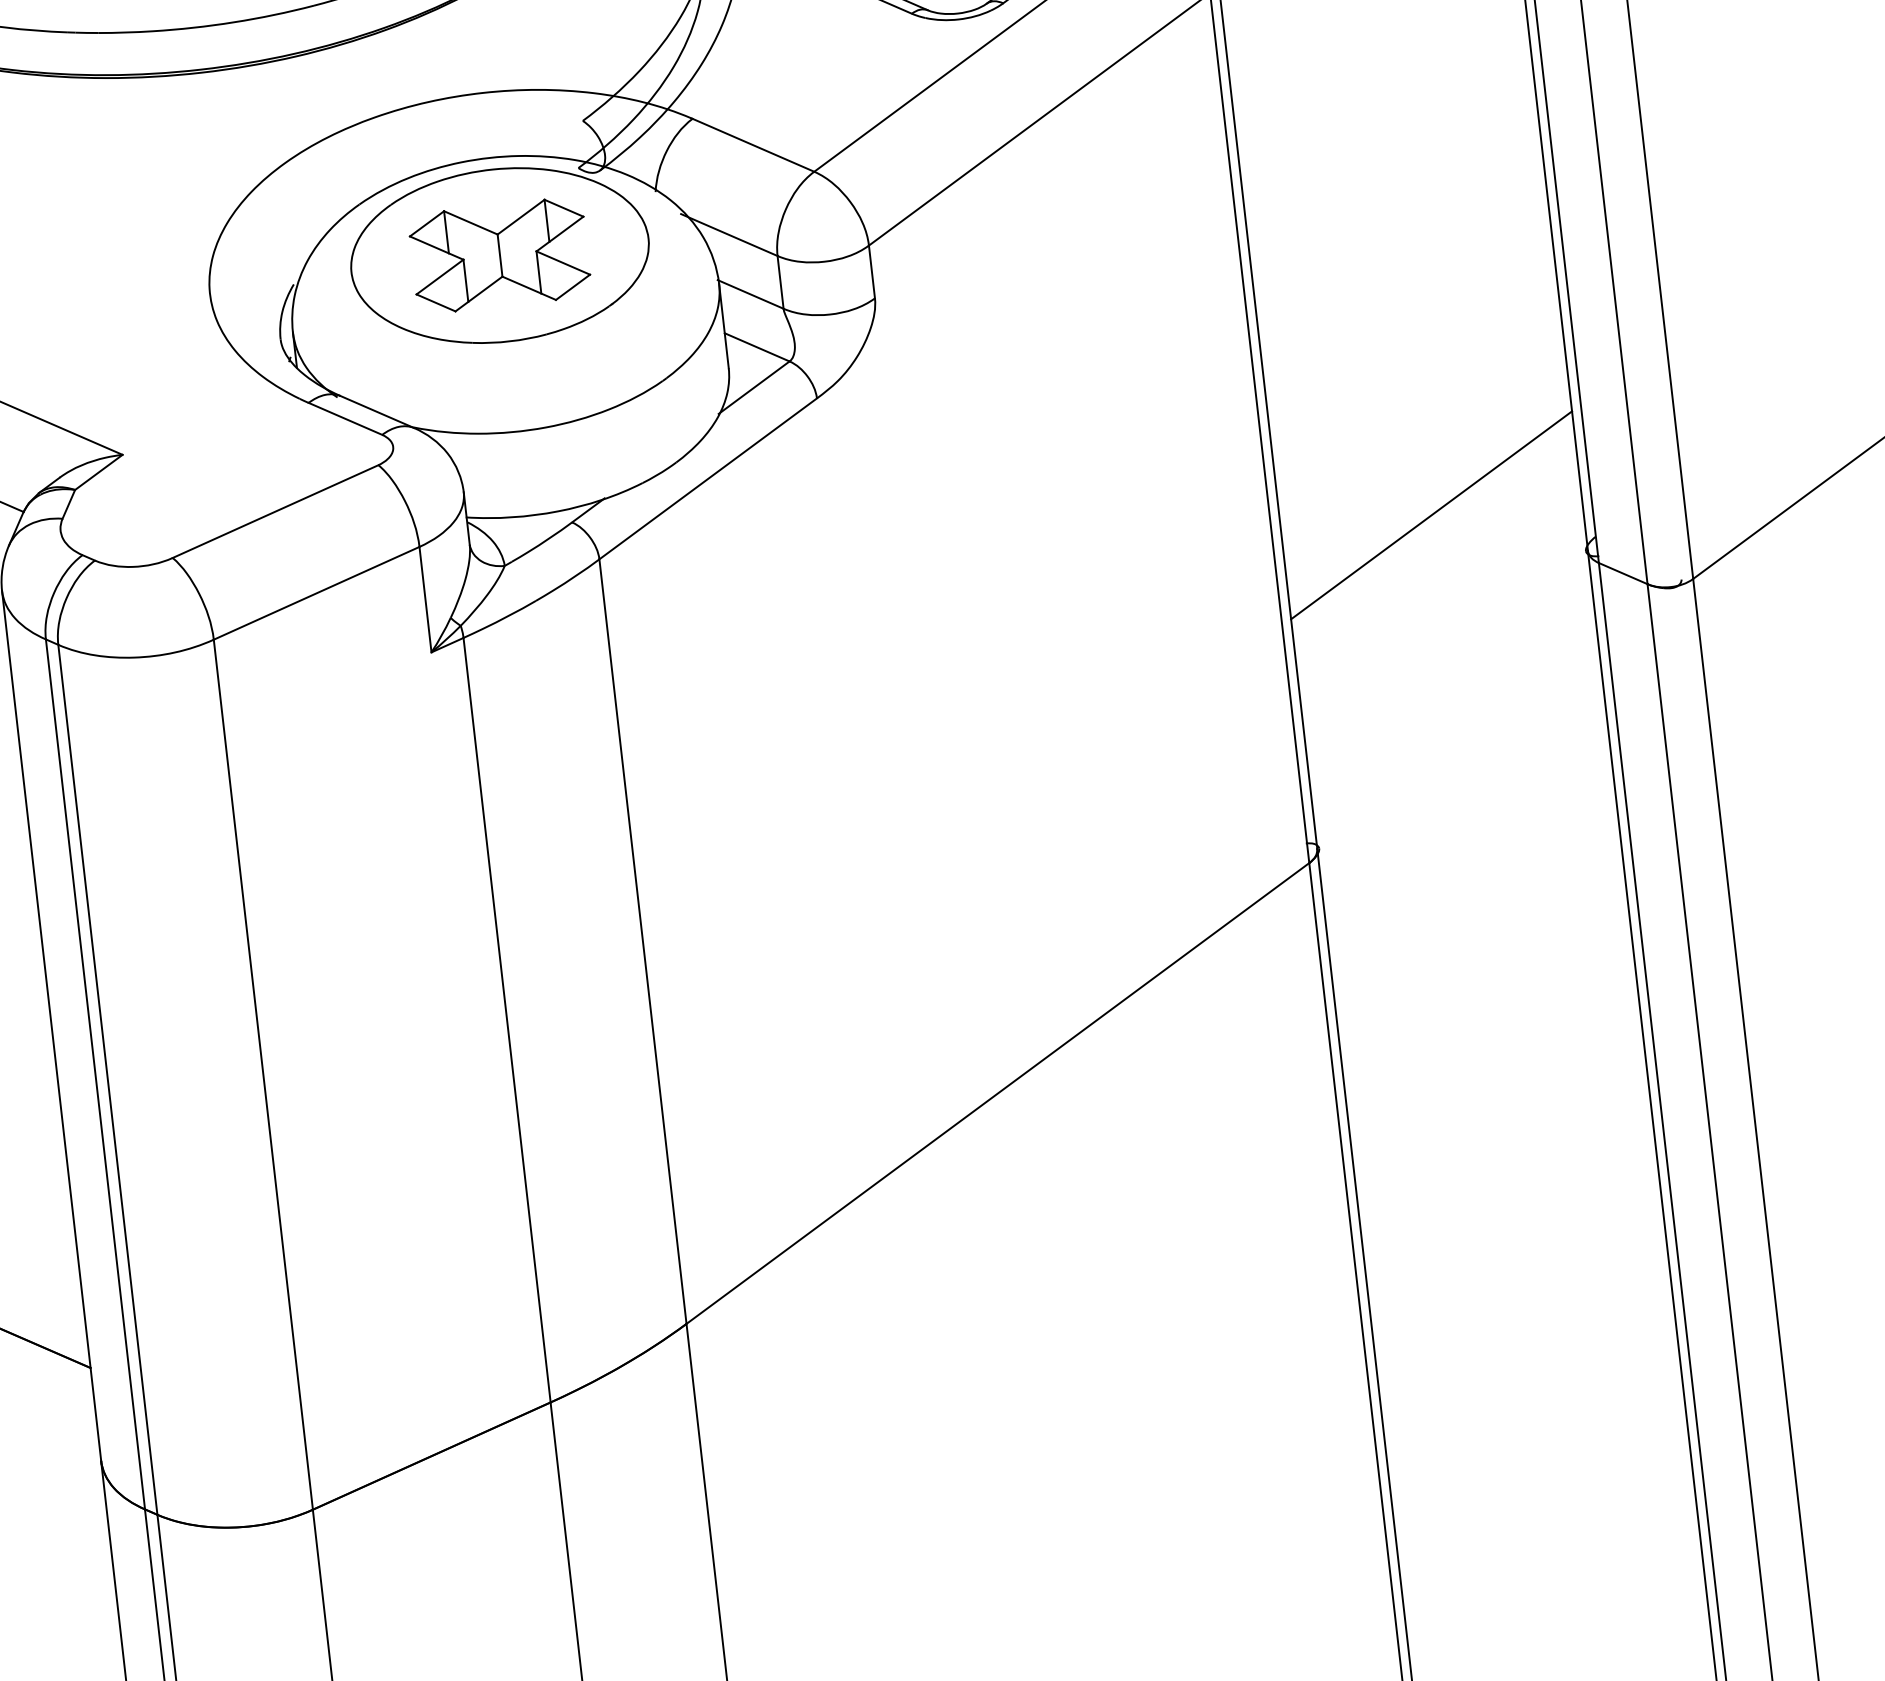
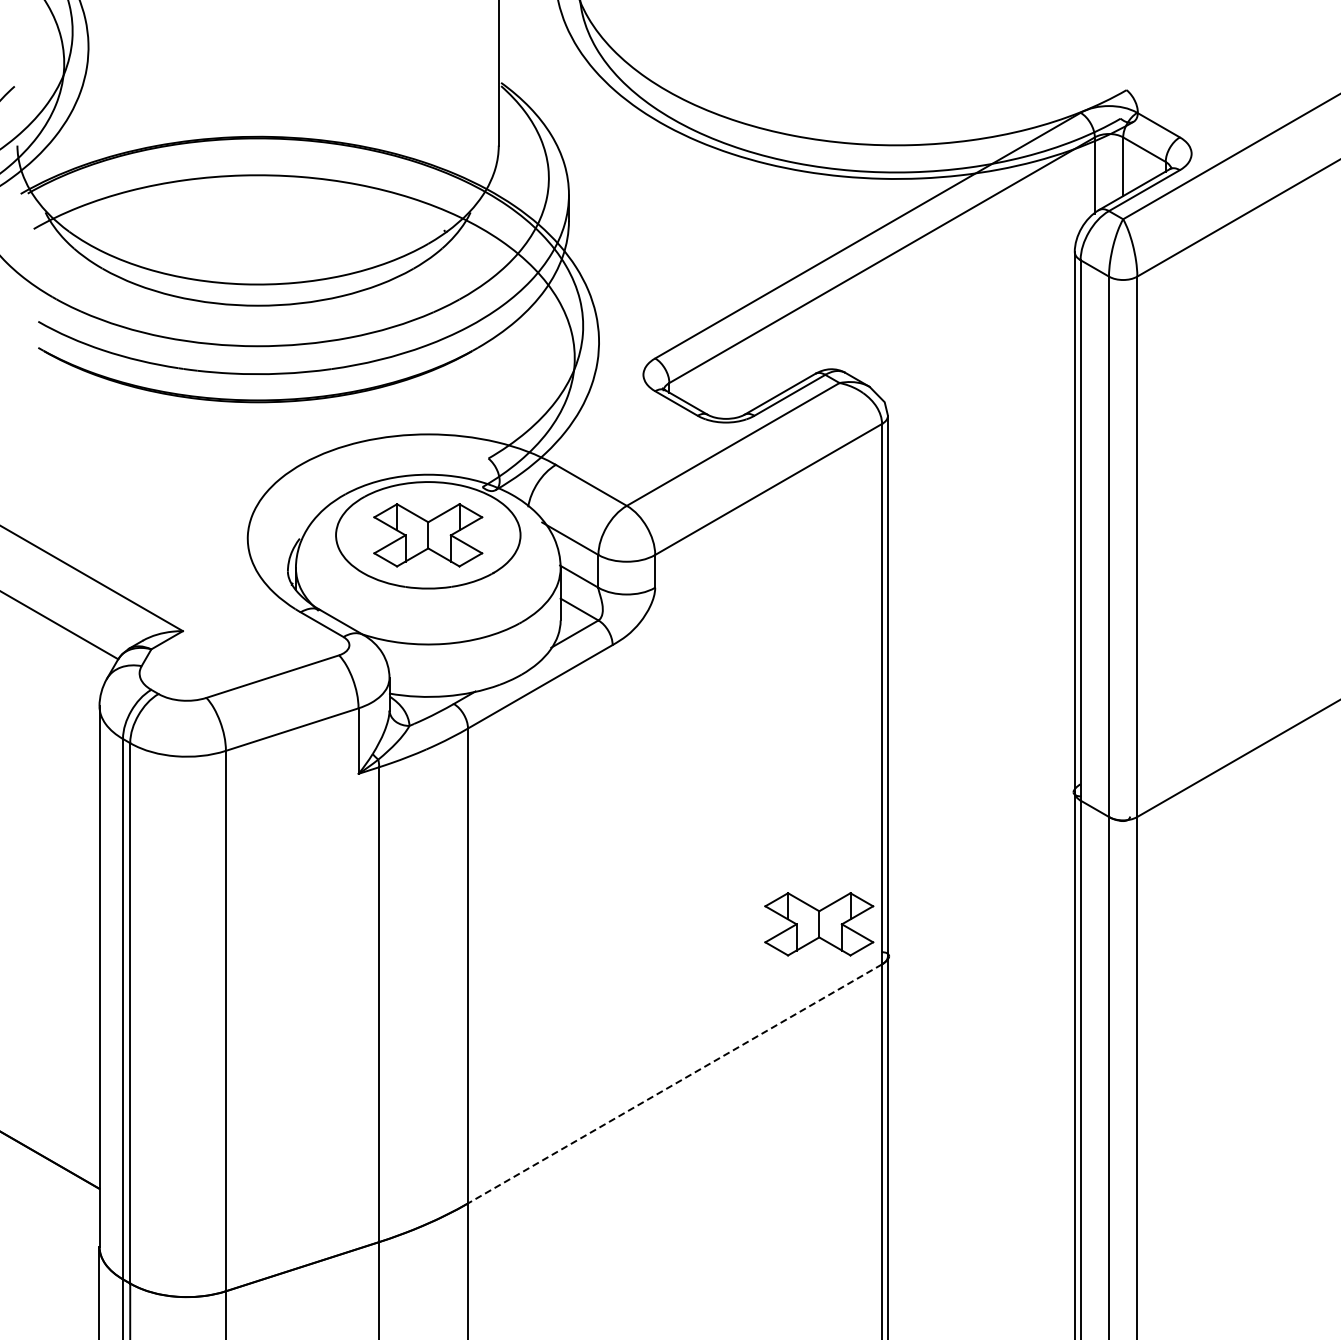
line: (1430, 515) -> (980, 759), removed
part: (1201, 810) -> (819, 924), added
line: (997, 1094) -> (674, 1084), solid -> dashed

